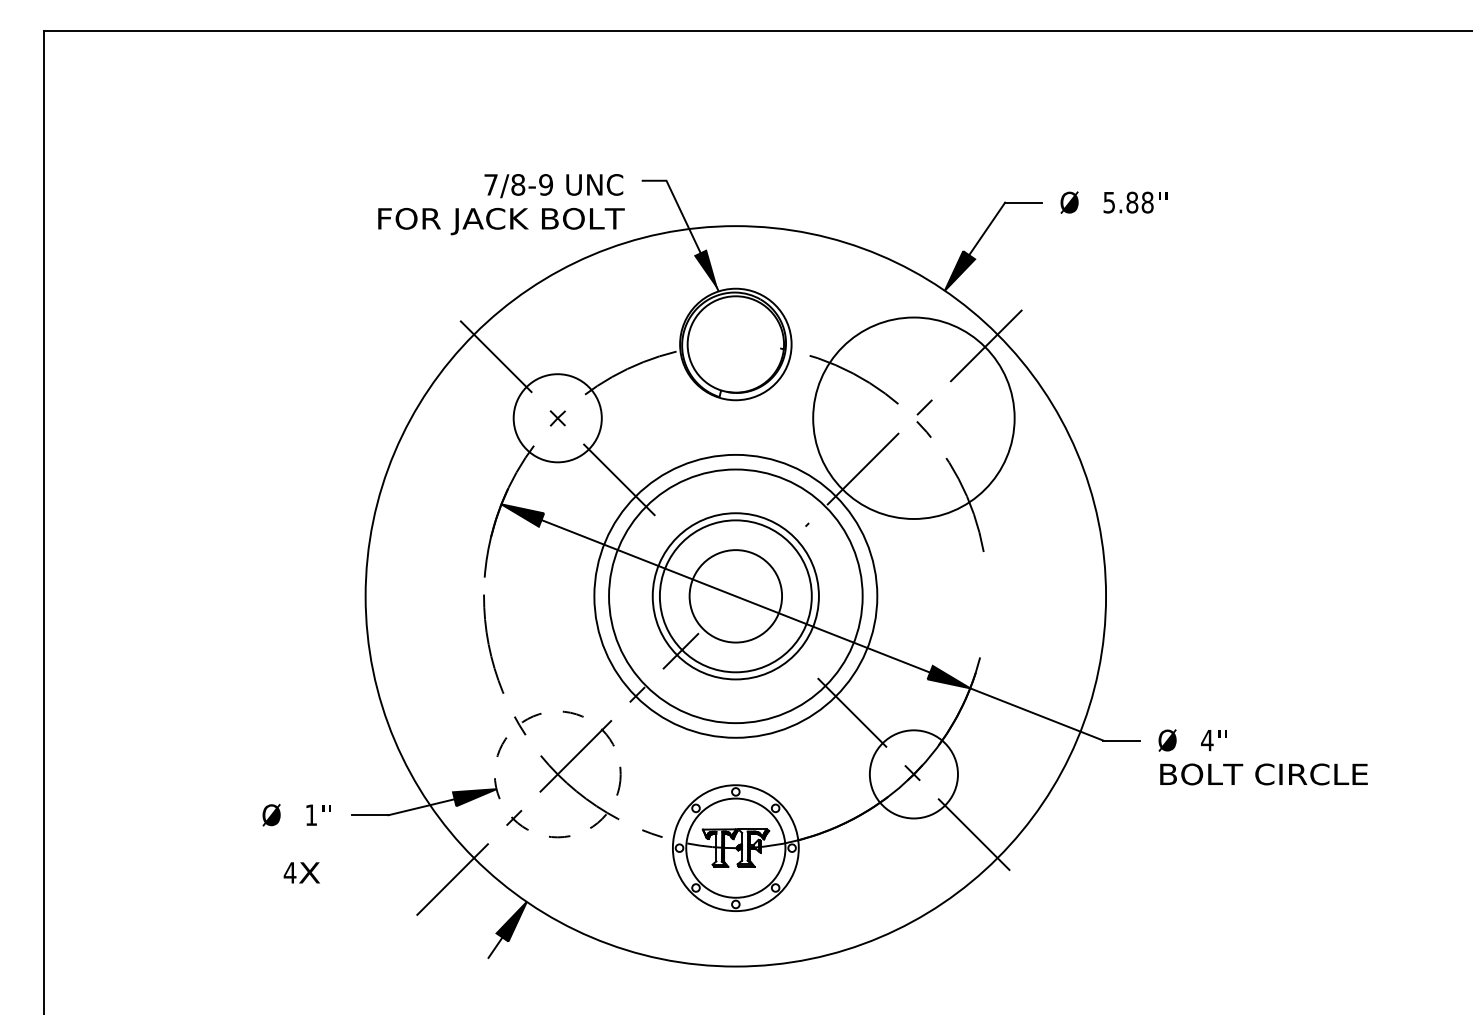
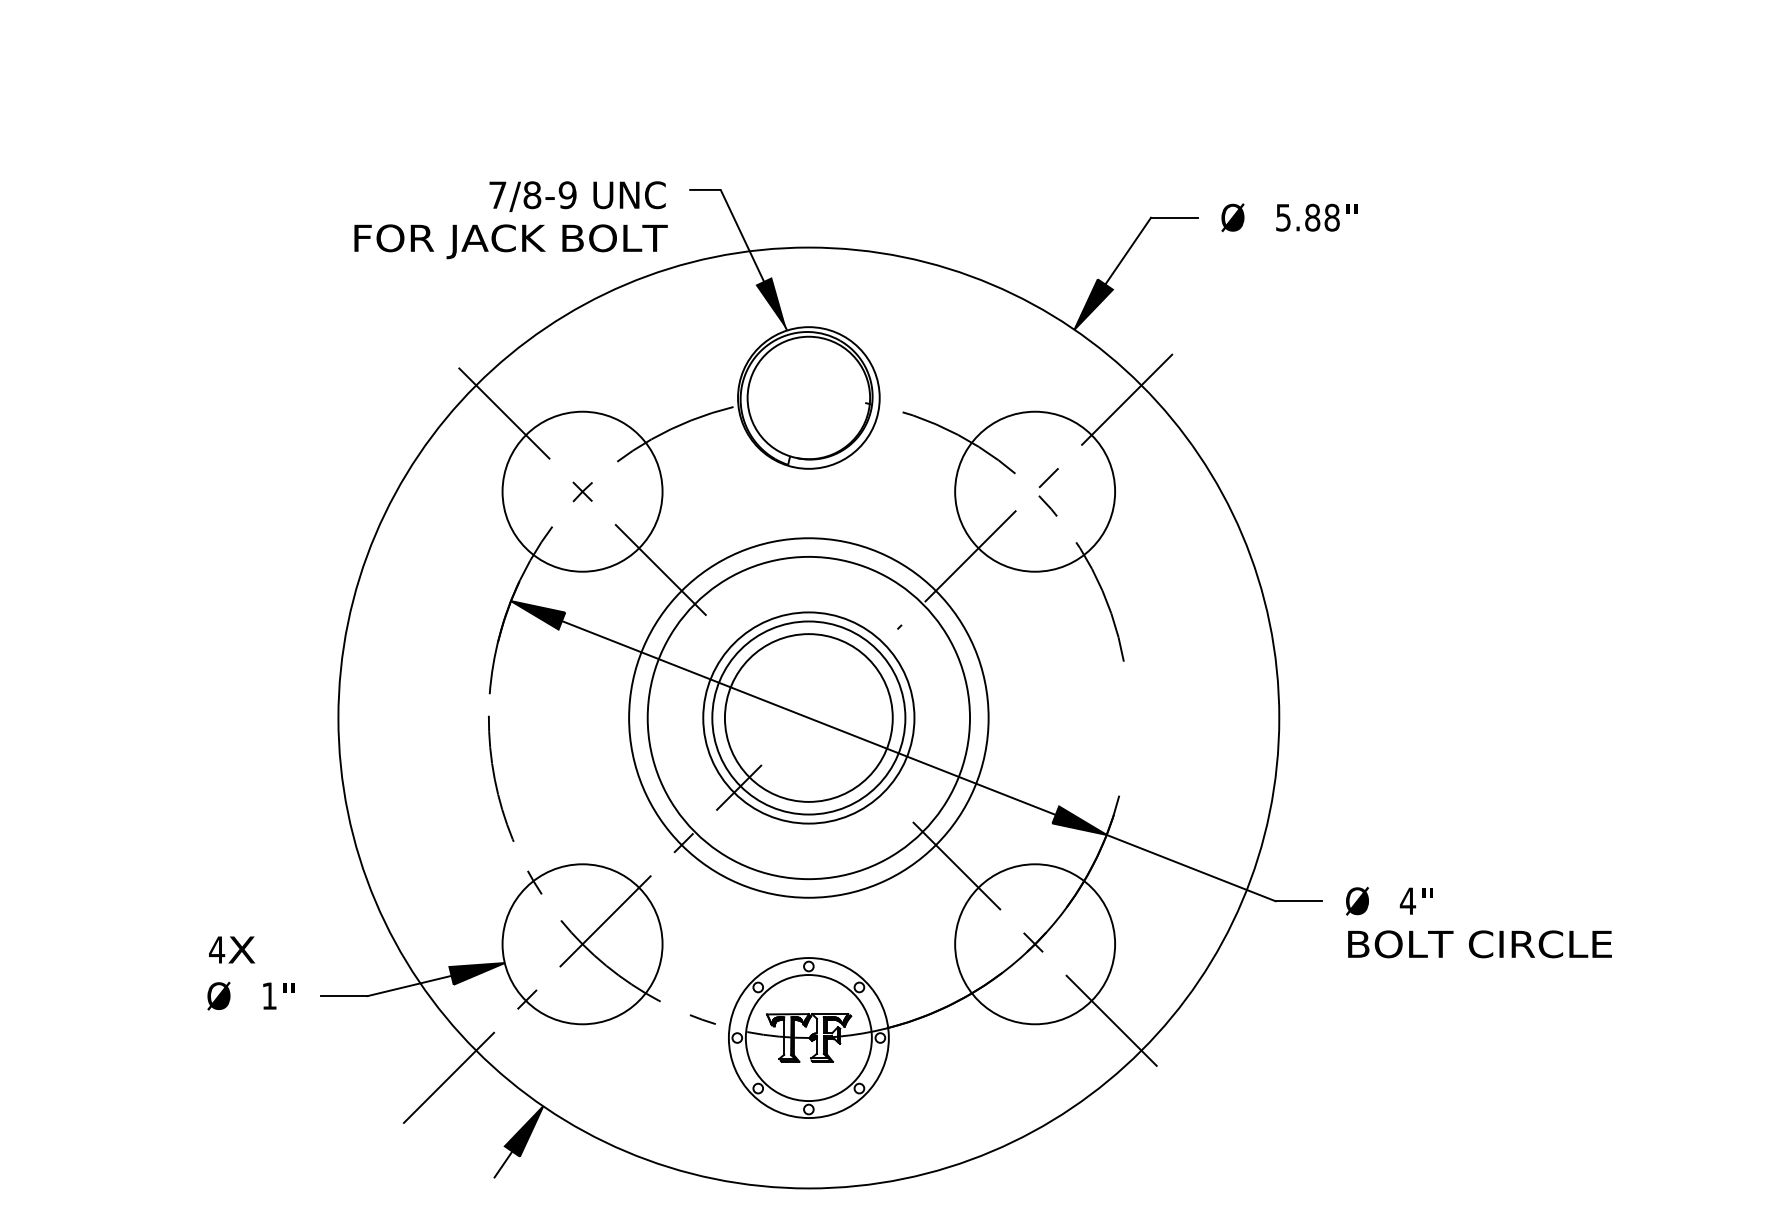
circle: (557, 418) -> (582, 492), size x1.43
circle: (913, 418) -> (1034, 492), size x0.62
circle: (735, 596) -> (808, 718), size x1.43
circle: (557, 774) -> (582, 944), dashed -> solid
circle: (913, 774) -> (1034, 944), size x1.43
text: (301, 872) -> (231, 949), moved

